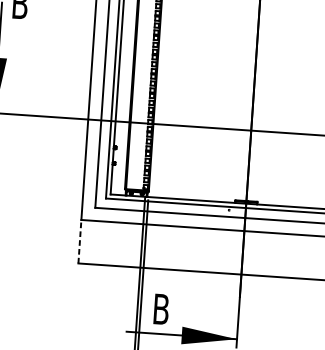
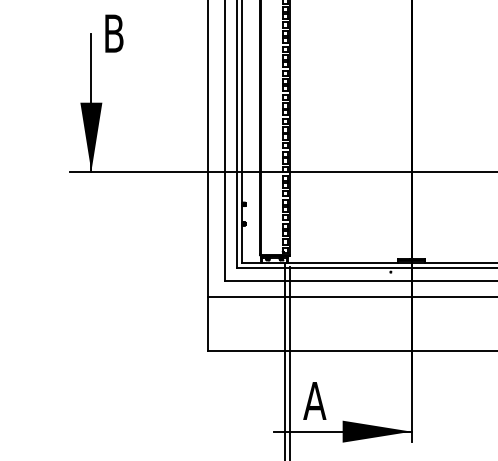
line: (80, 241) -> (208, 323), dashed -> solid
text: (160, 308) -> (314, 400), B -> A

